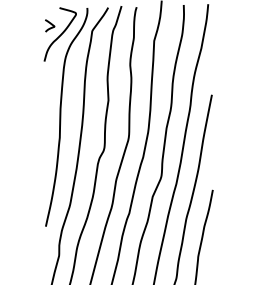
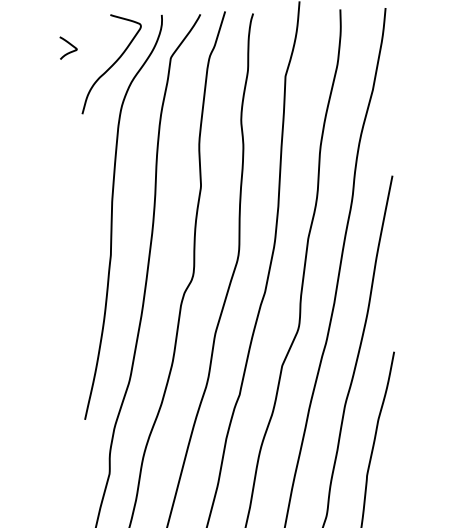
curve: (50, 24) -> (69, 45), moved

